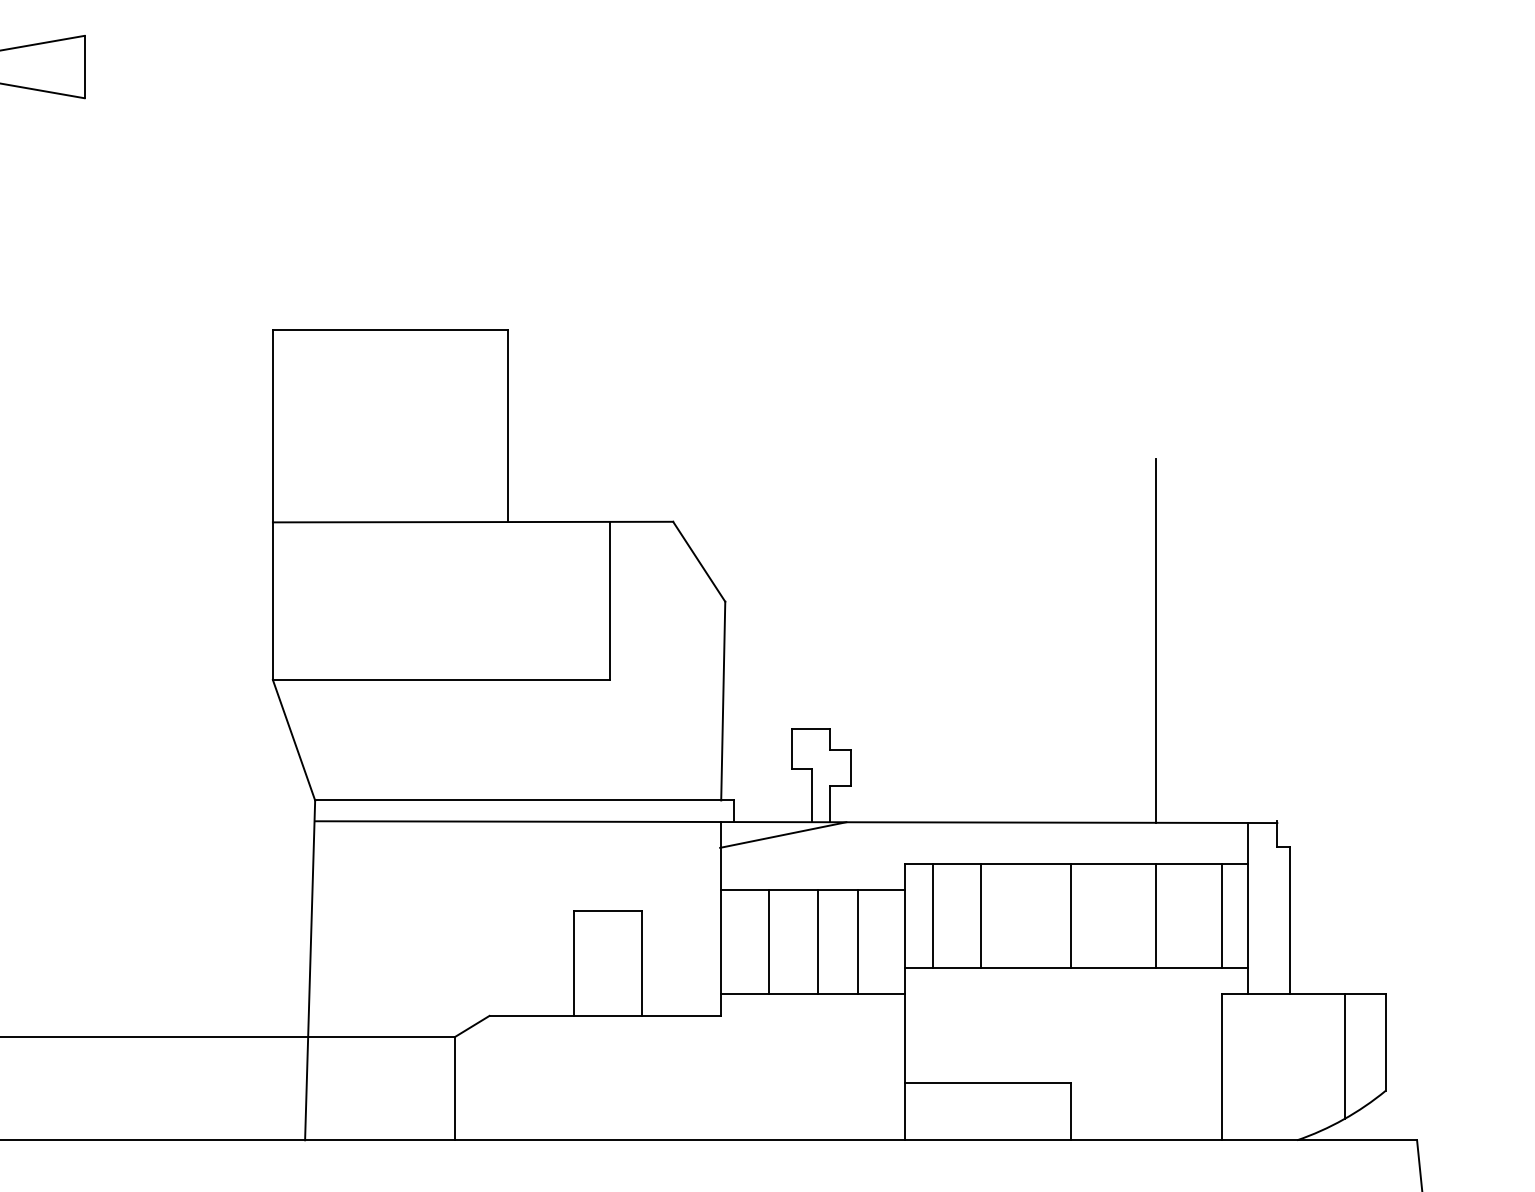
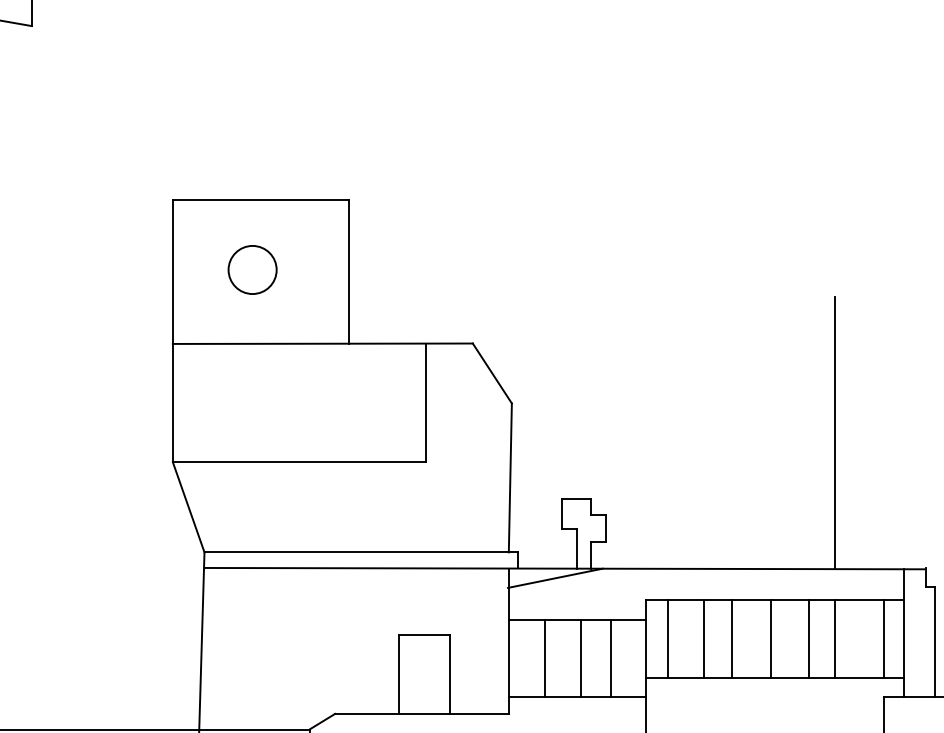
circle: (379, 423) -> (252, 269), added
line: (1019, 915) -> (732, 638), added
line: (1122, 915) -> (809, 638), added

